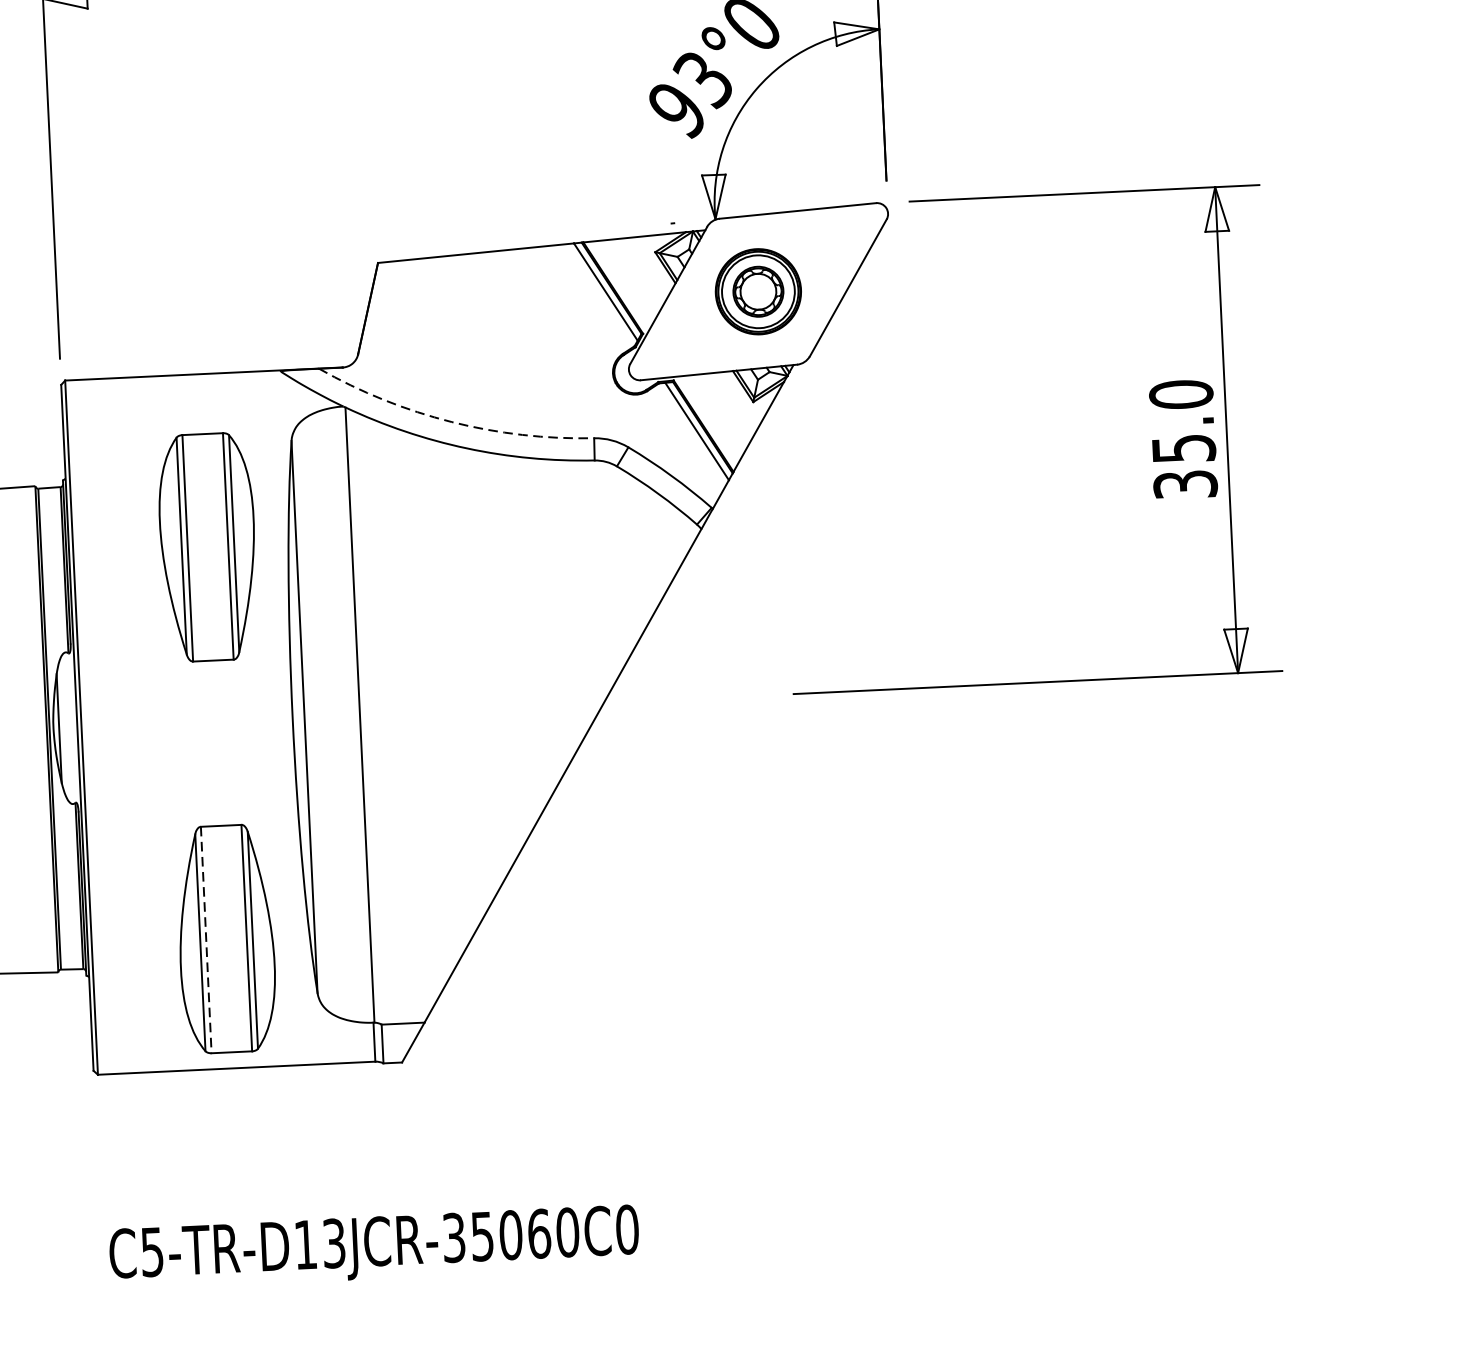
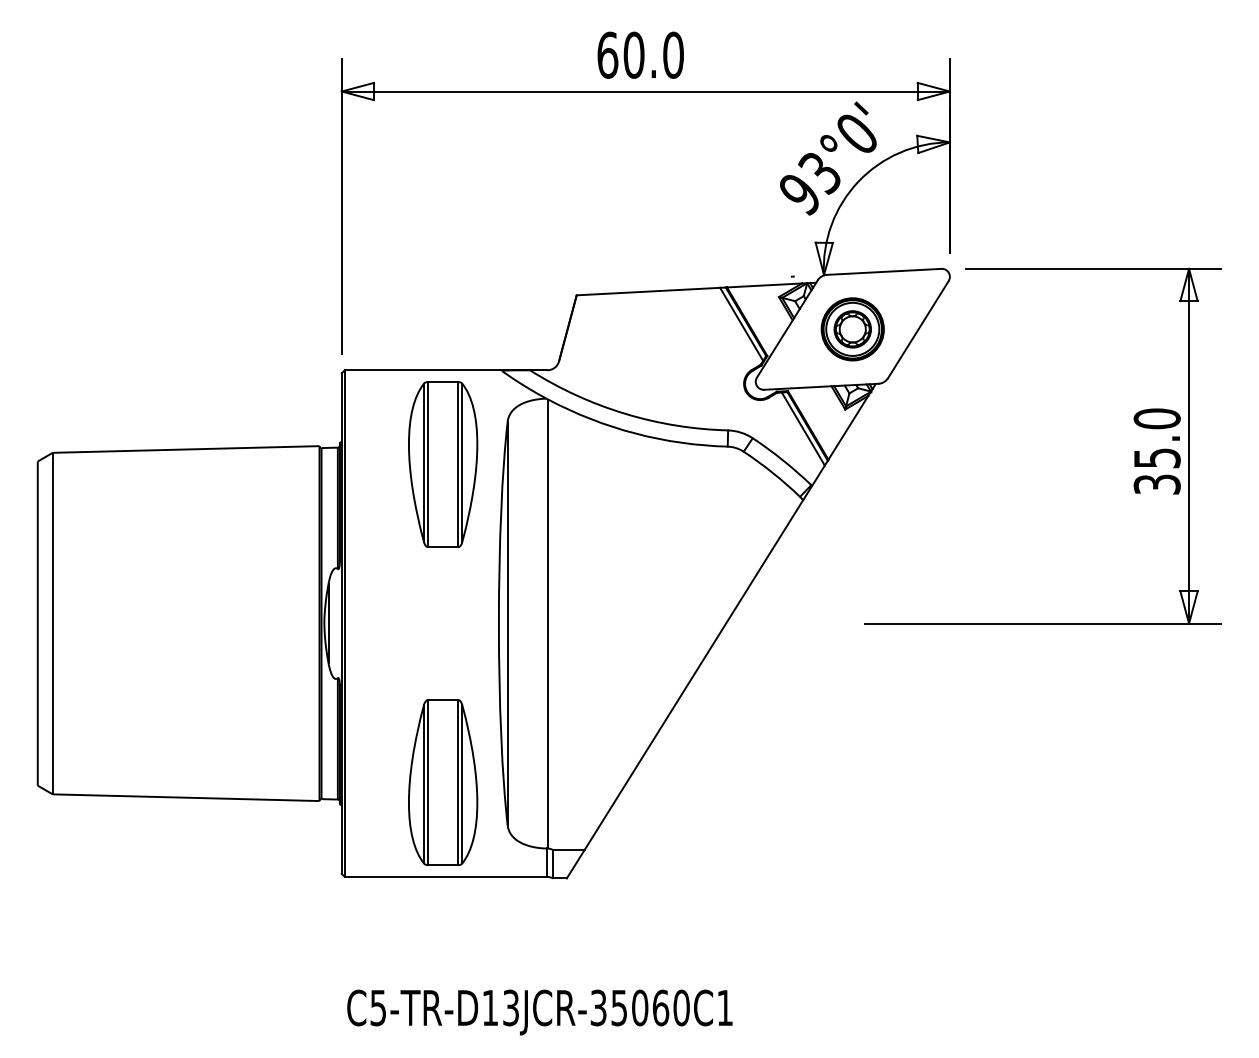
arc: (452, 421) -> (625, 413), dashed -> solid
part: (208, 547) -> (443, 464), moved
line: (206, 939) -> (428, 782), dashed -> solid
text: (627, 1228) -> (725, 1007), C5-TR-D13JCR-35060C0 -> C5-TR-D13JCR-35060C1

